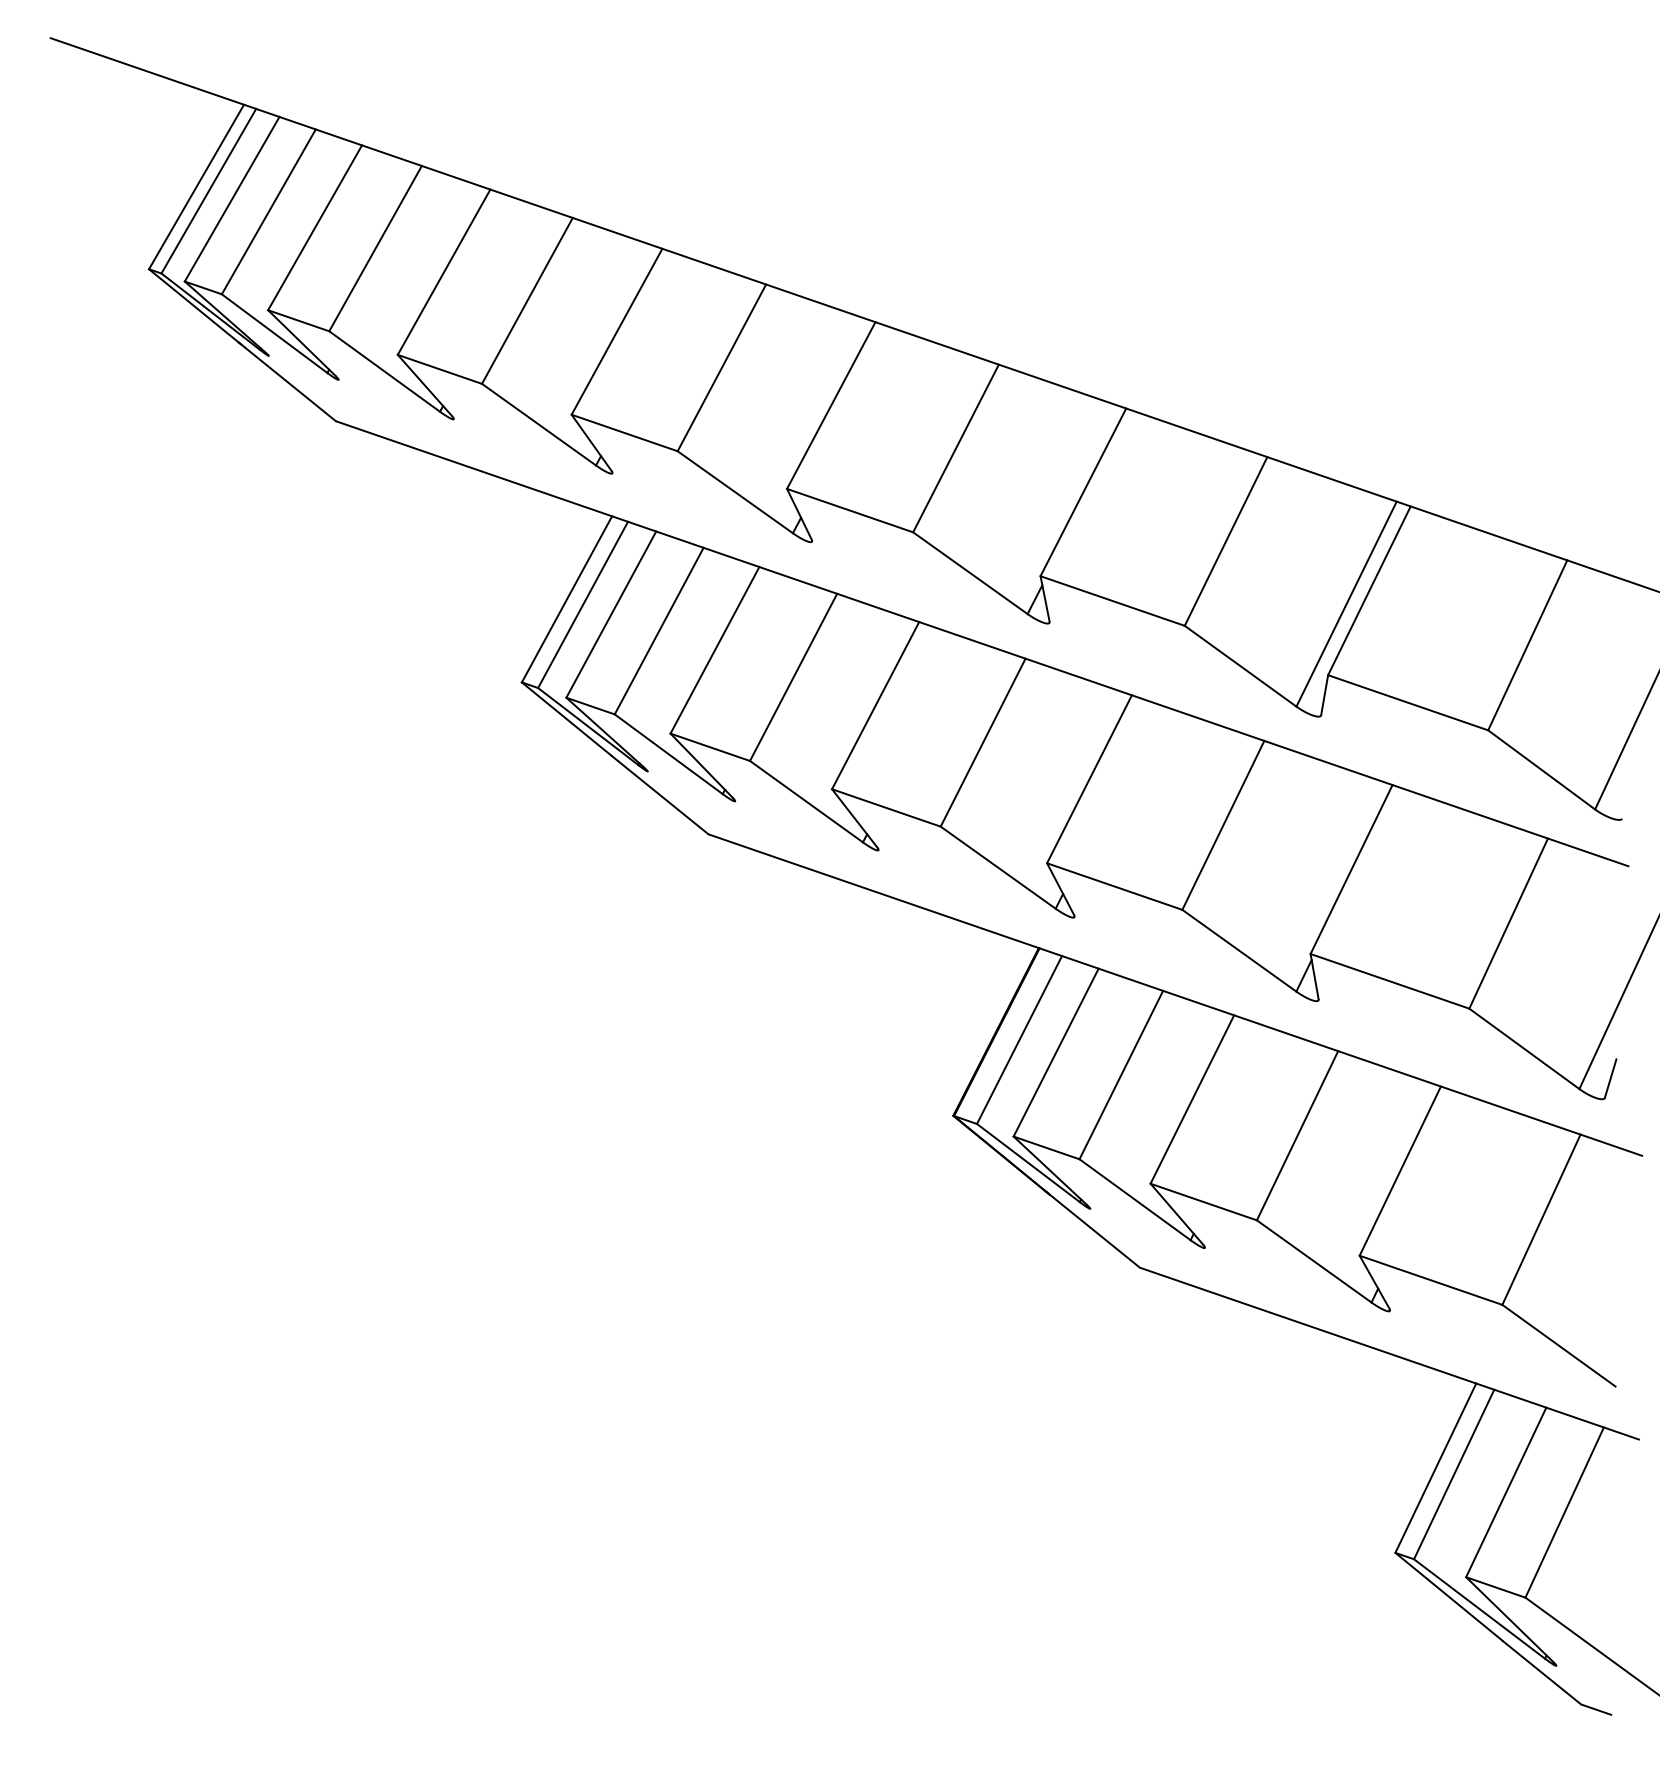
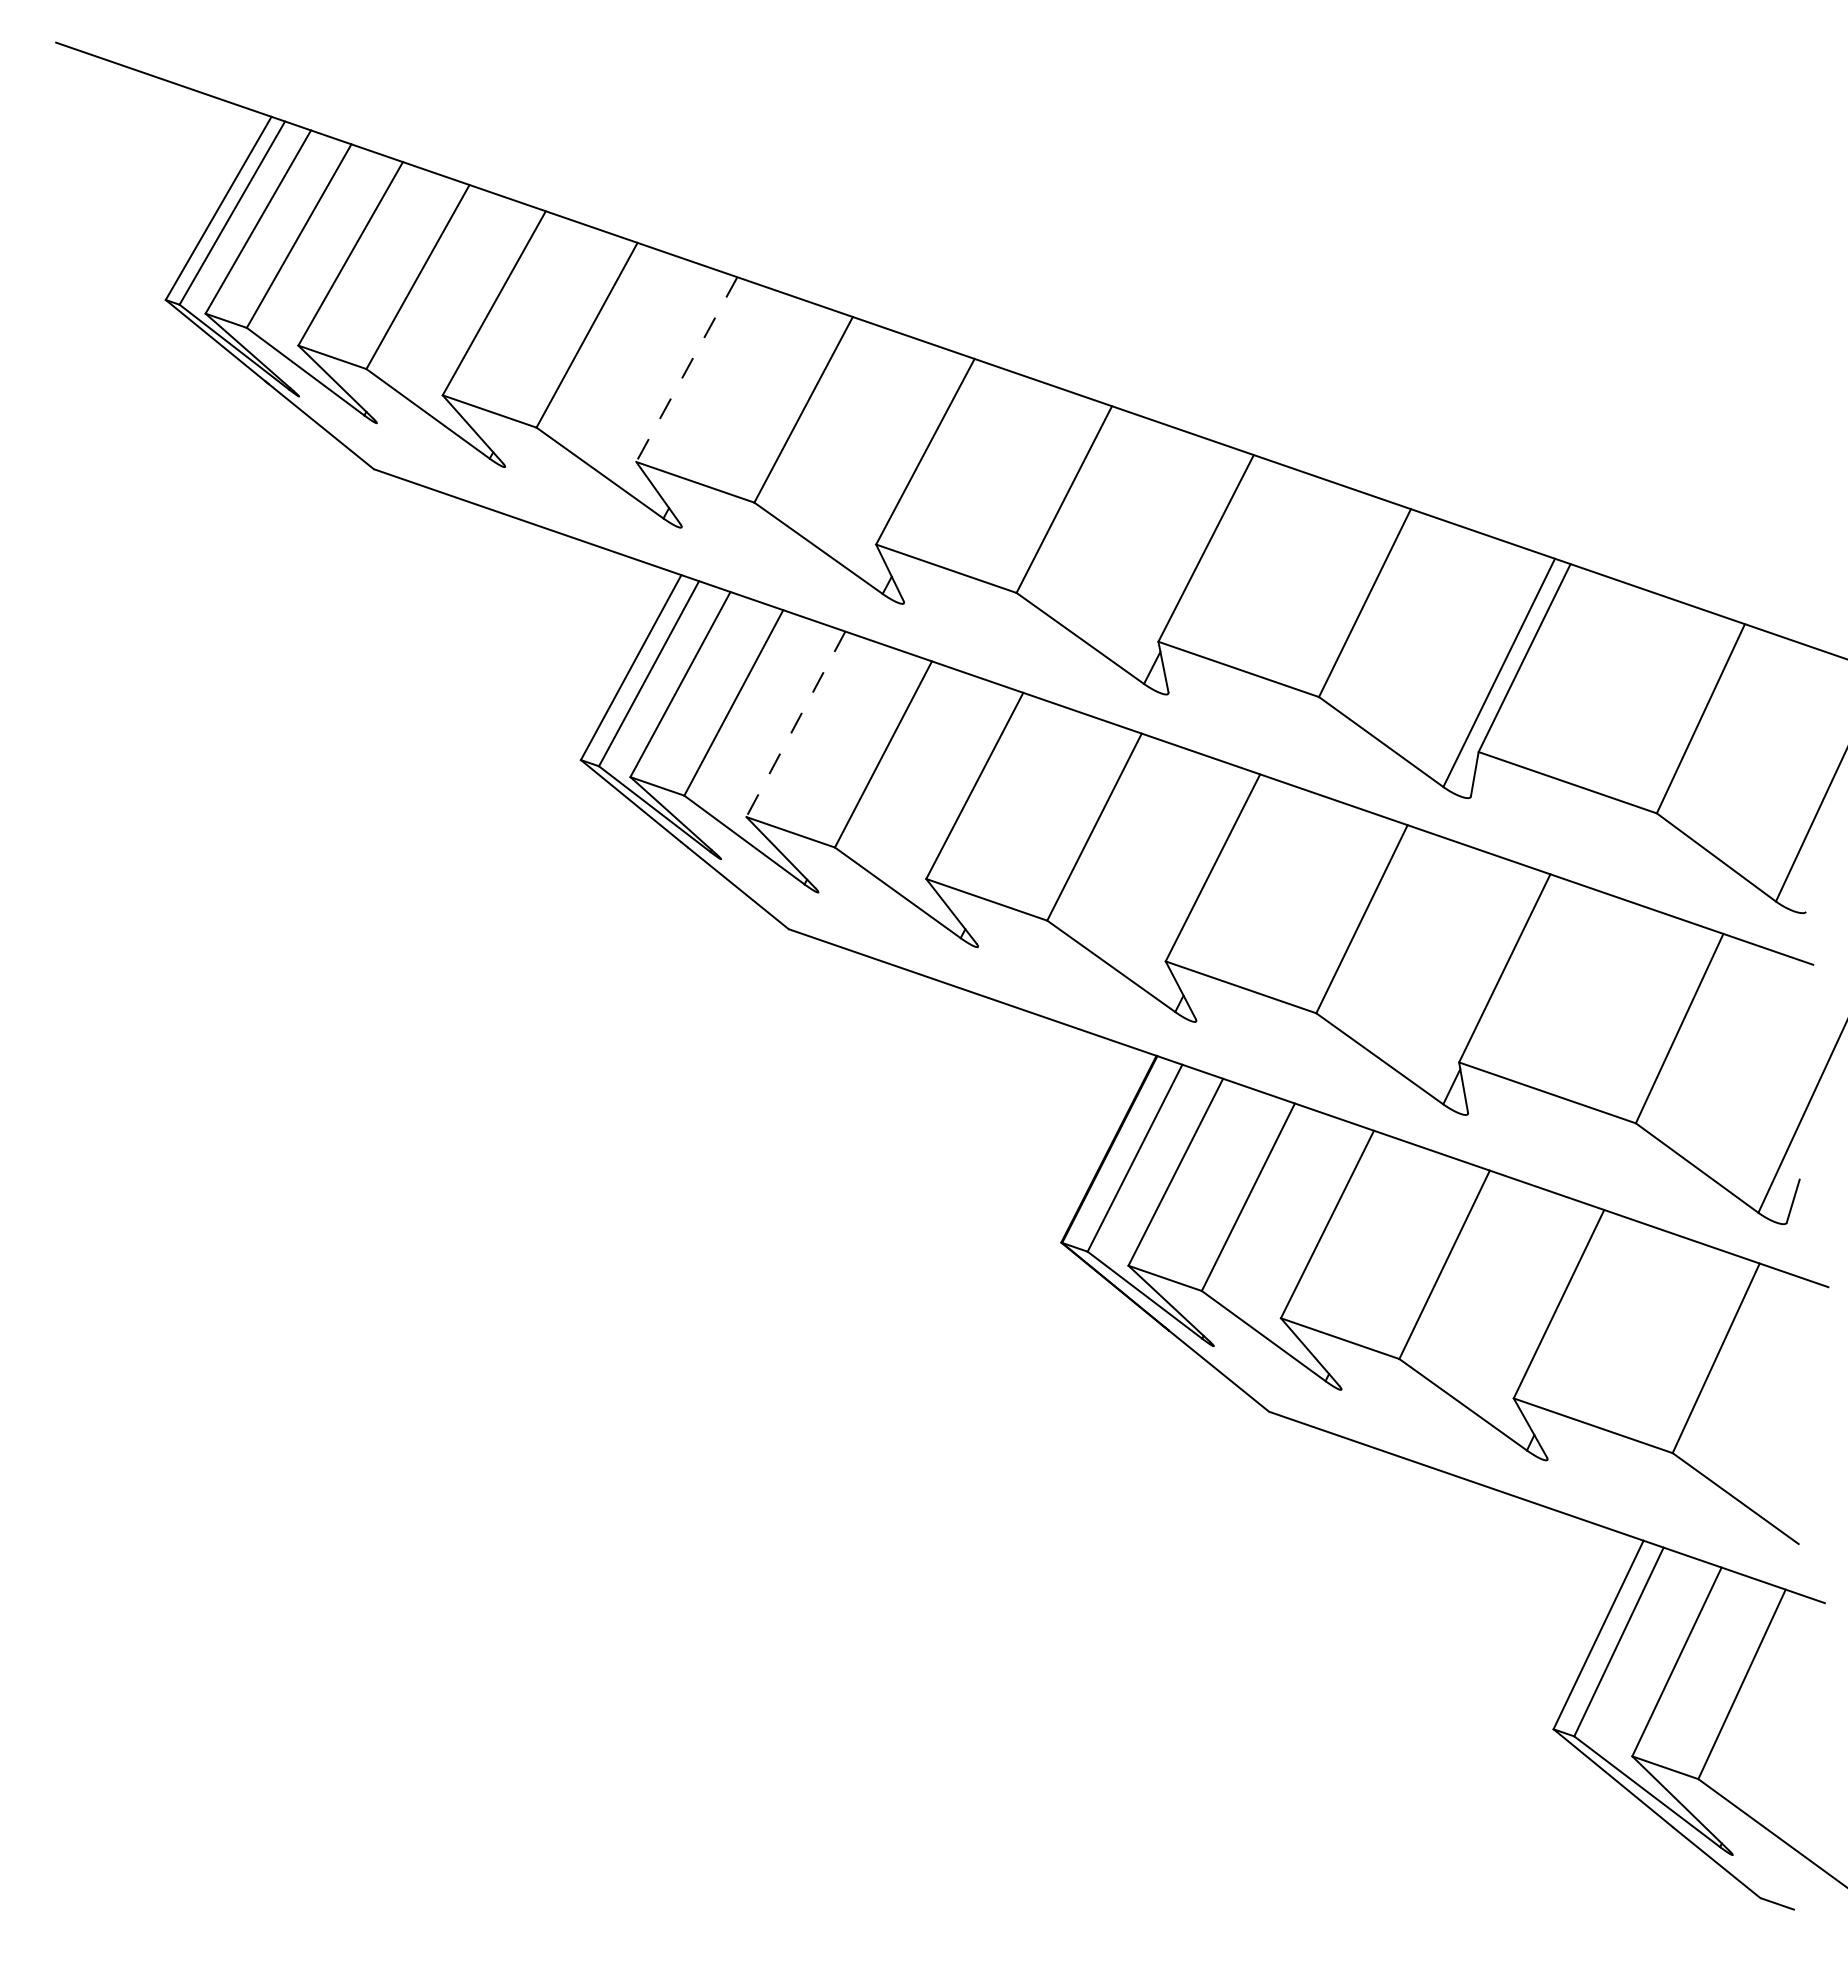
line: (616, 332) -> (686, 370), solid -> dashed
line: (714, 650) -> (795, 724), solid -> dashed

